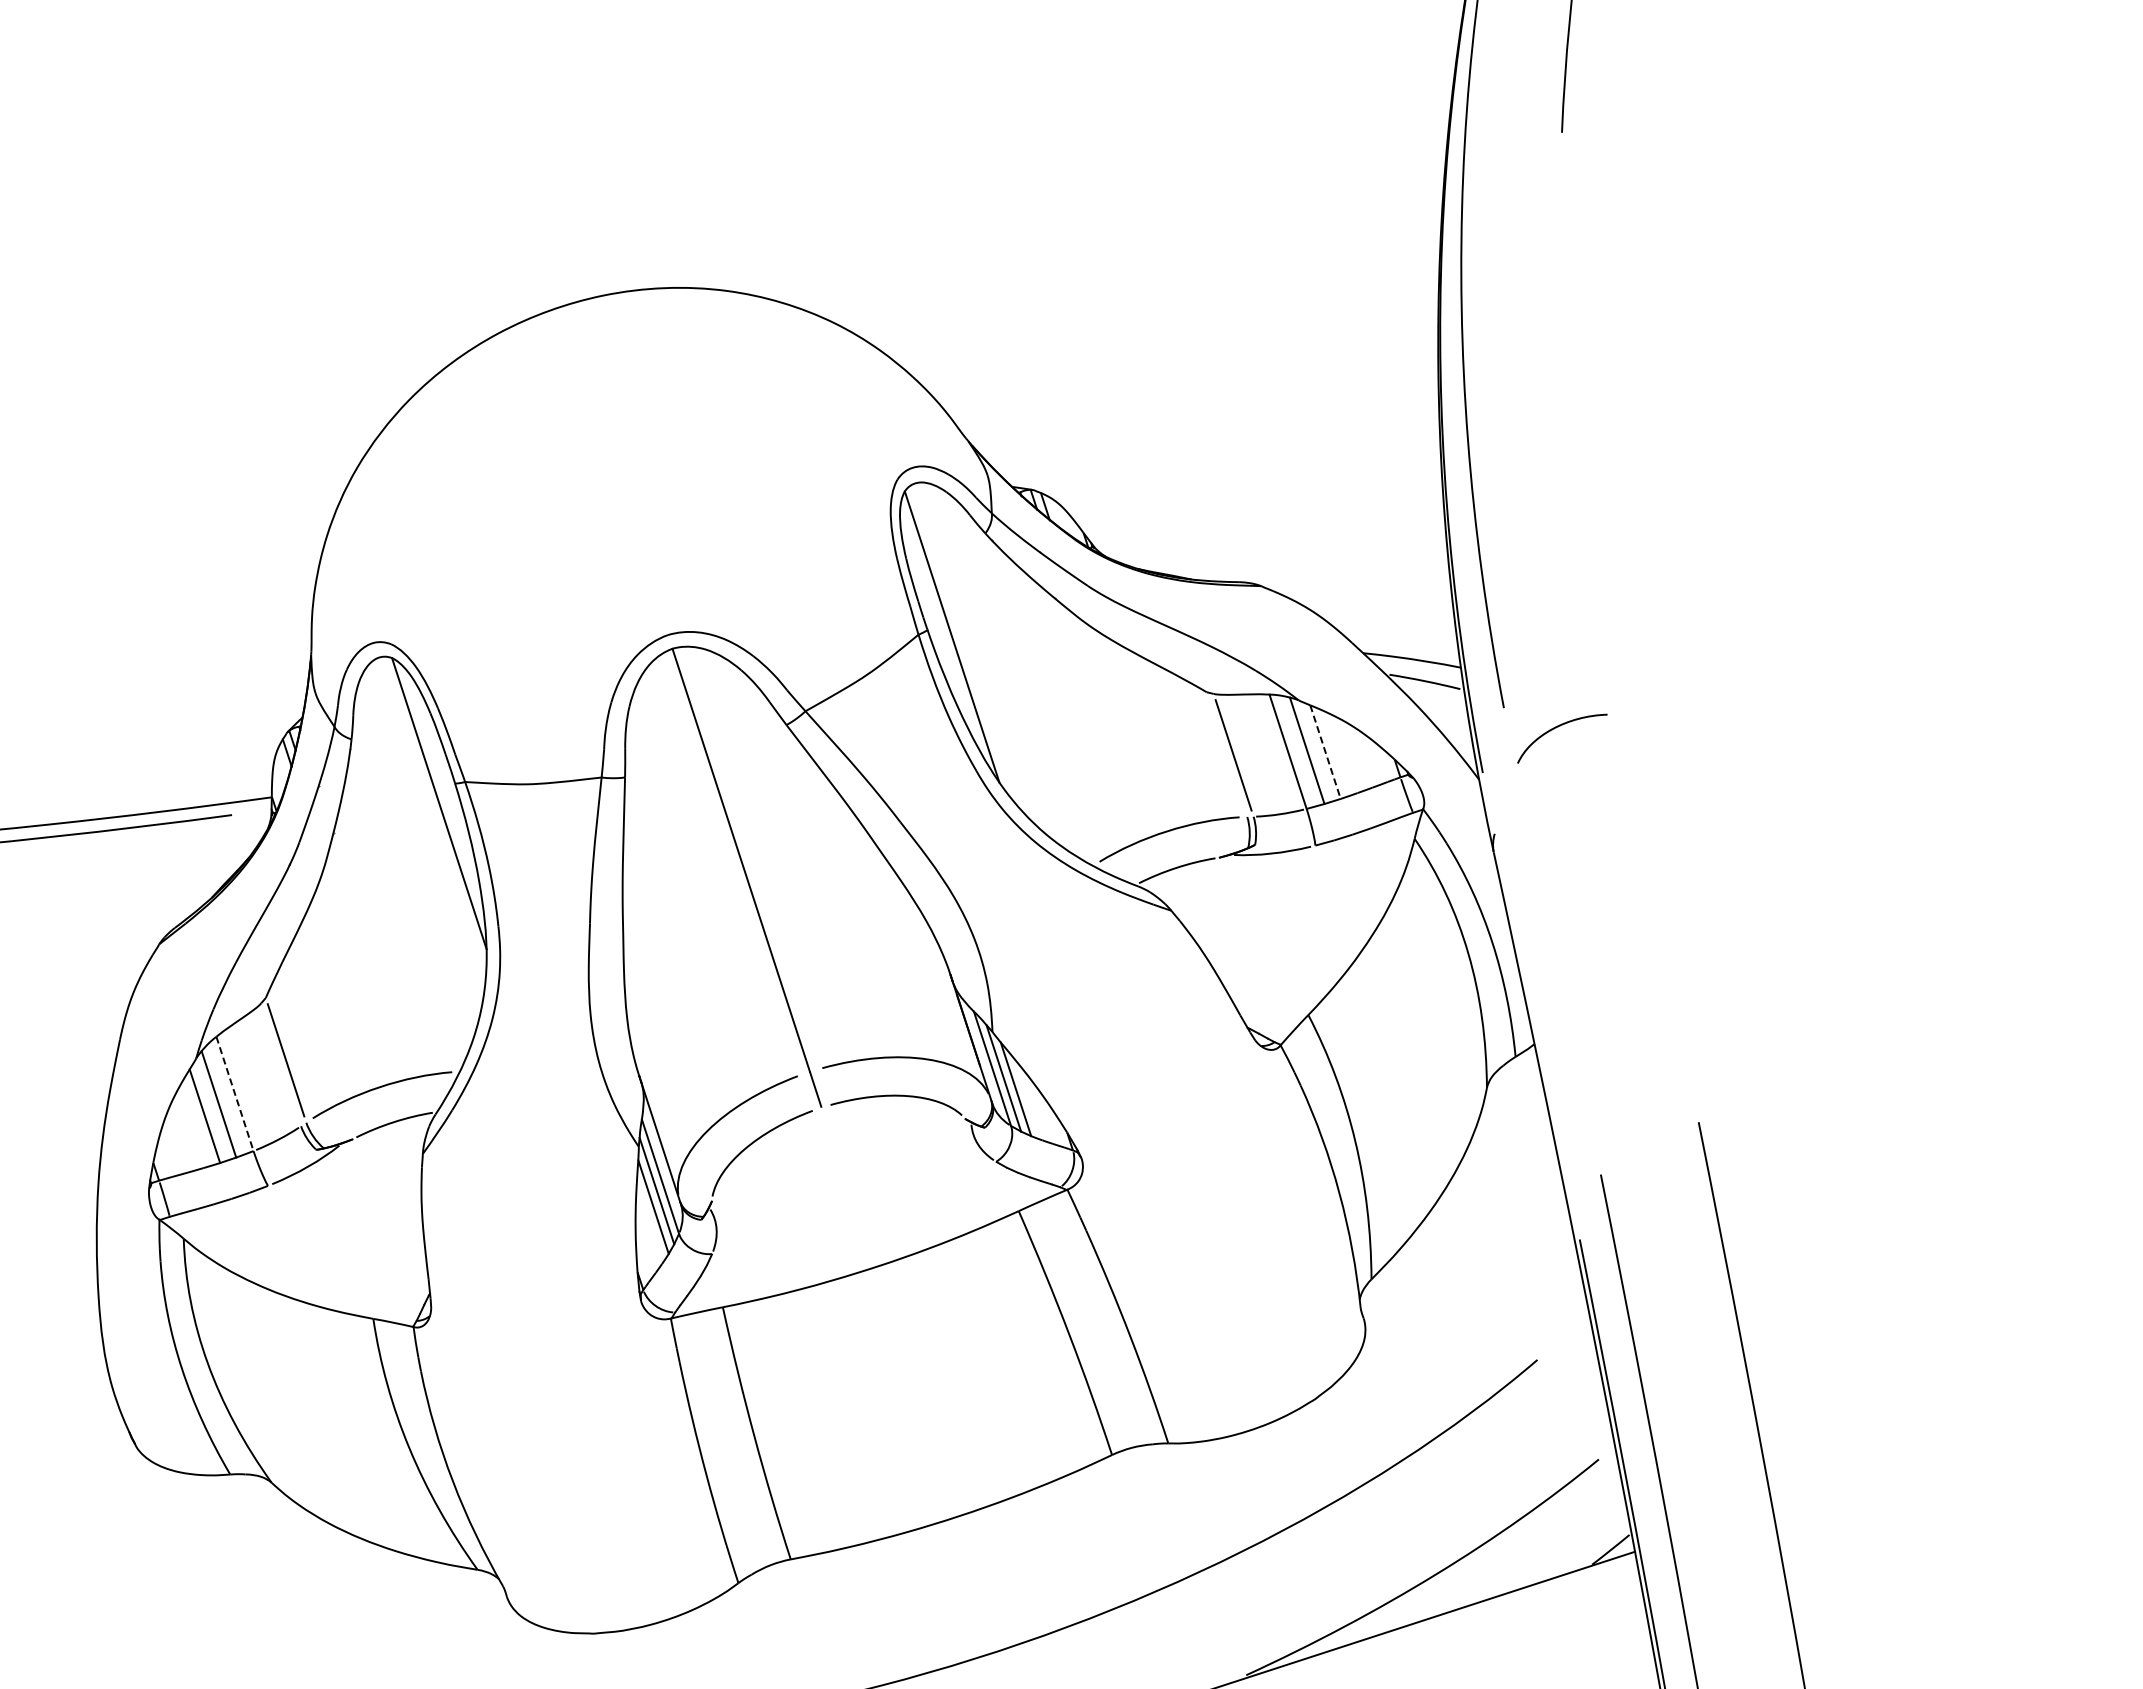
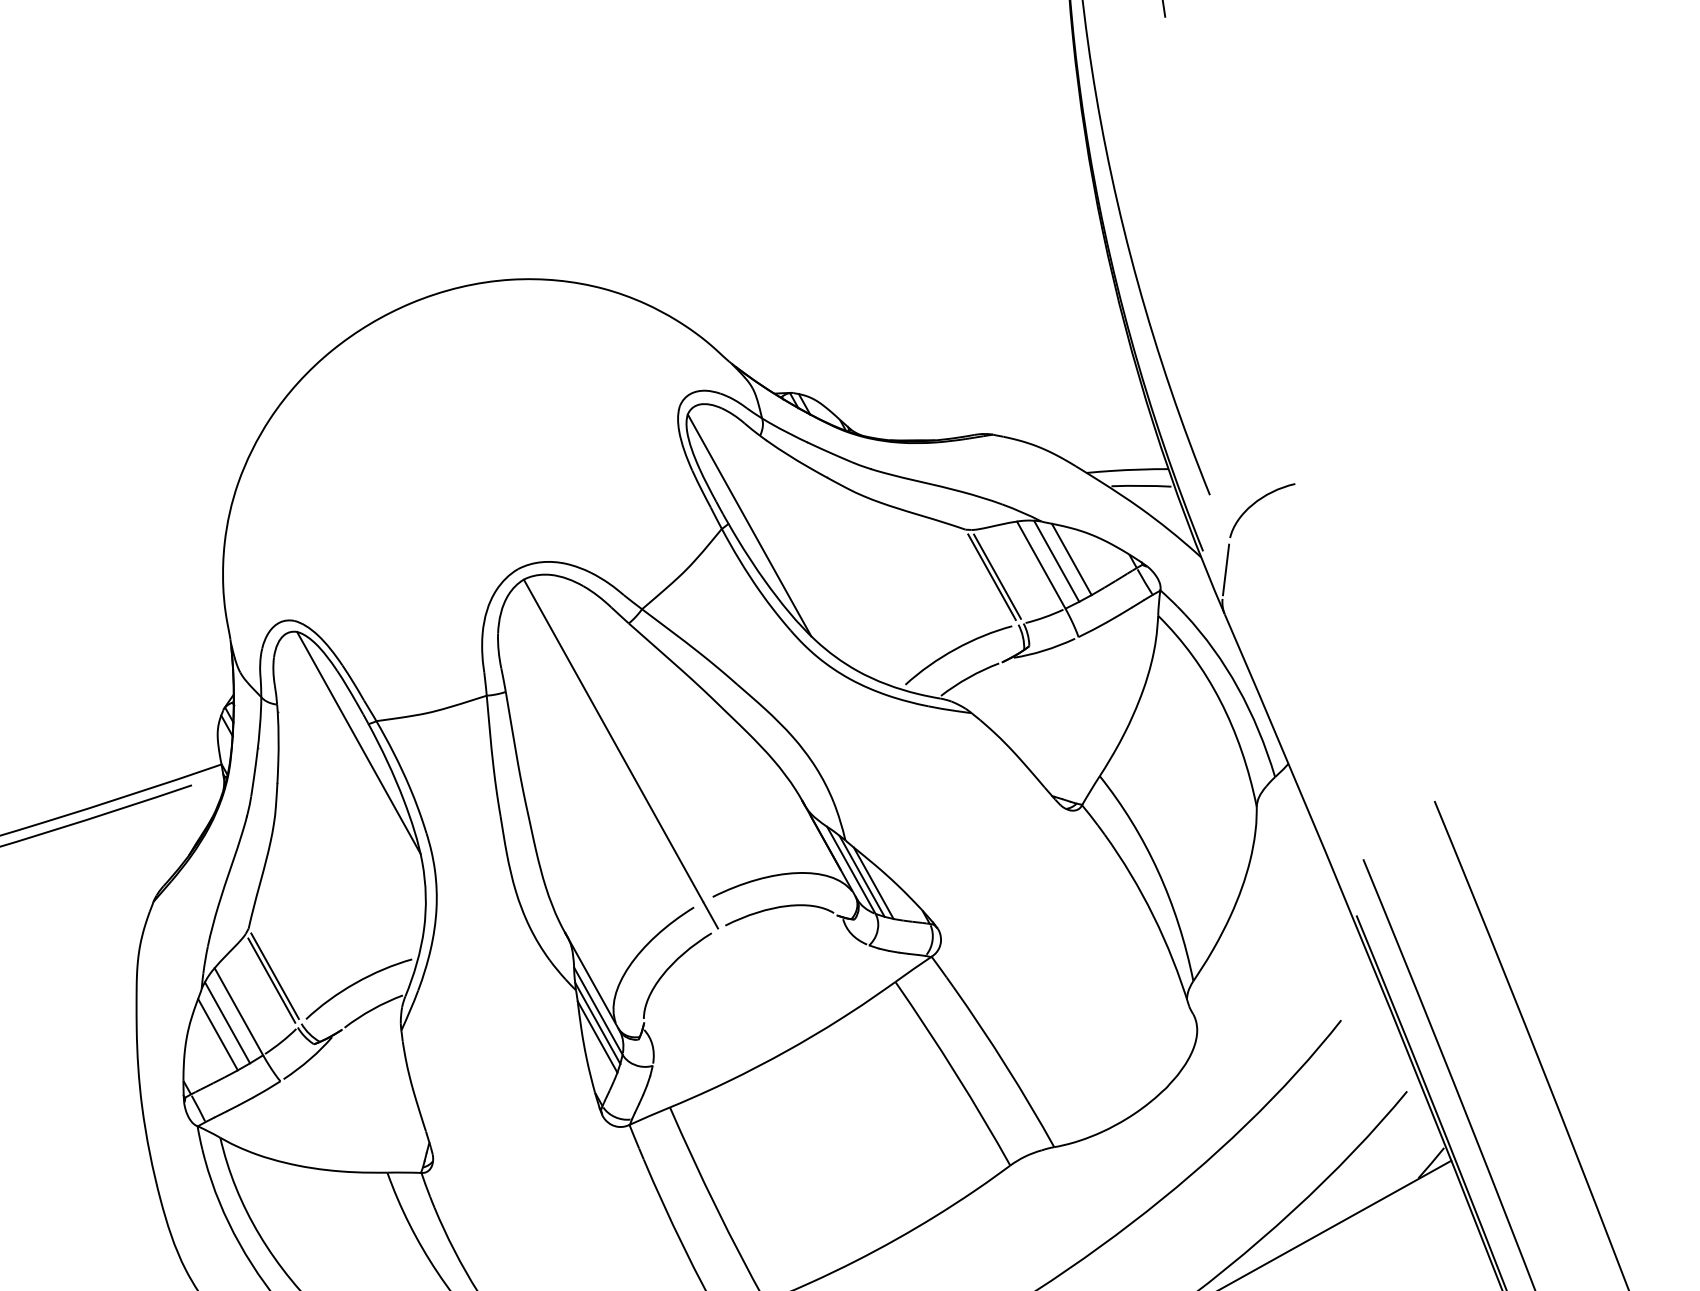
line: (1325, 752) -> (1071, 559), dashed -> solid
line: (1226, 754) -> (991, 577), added
line: (1505, 800) -> (1225, 570), added
line: (281, 1064) -> (272, 980), added
line: (235, 1094) -> (239, 1012), dashed -> solid

